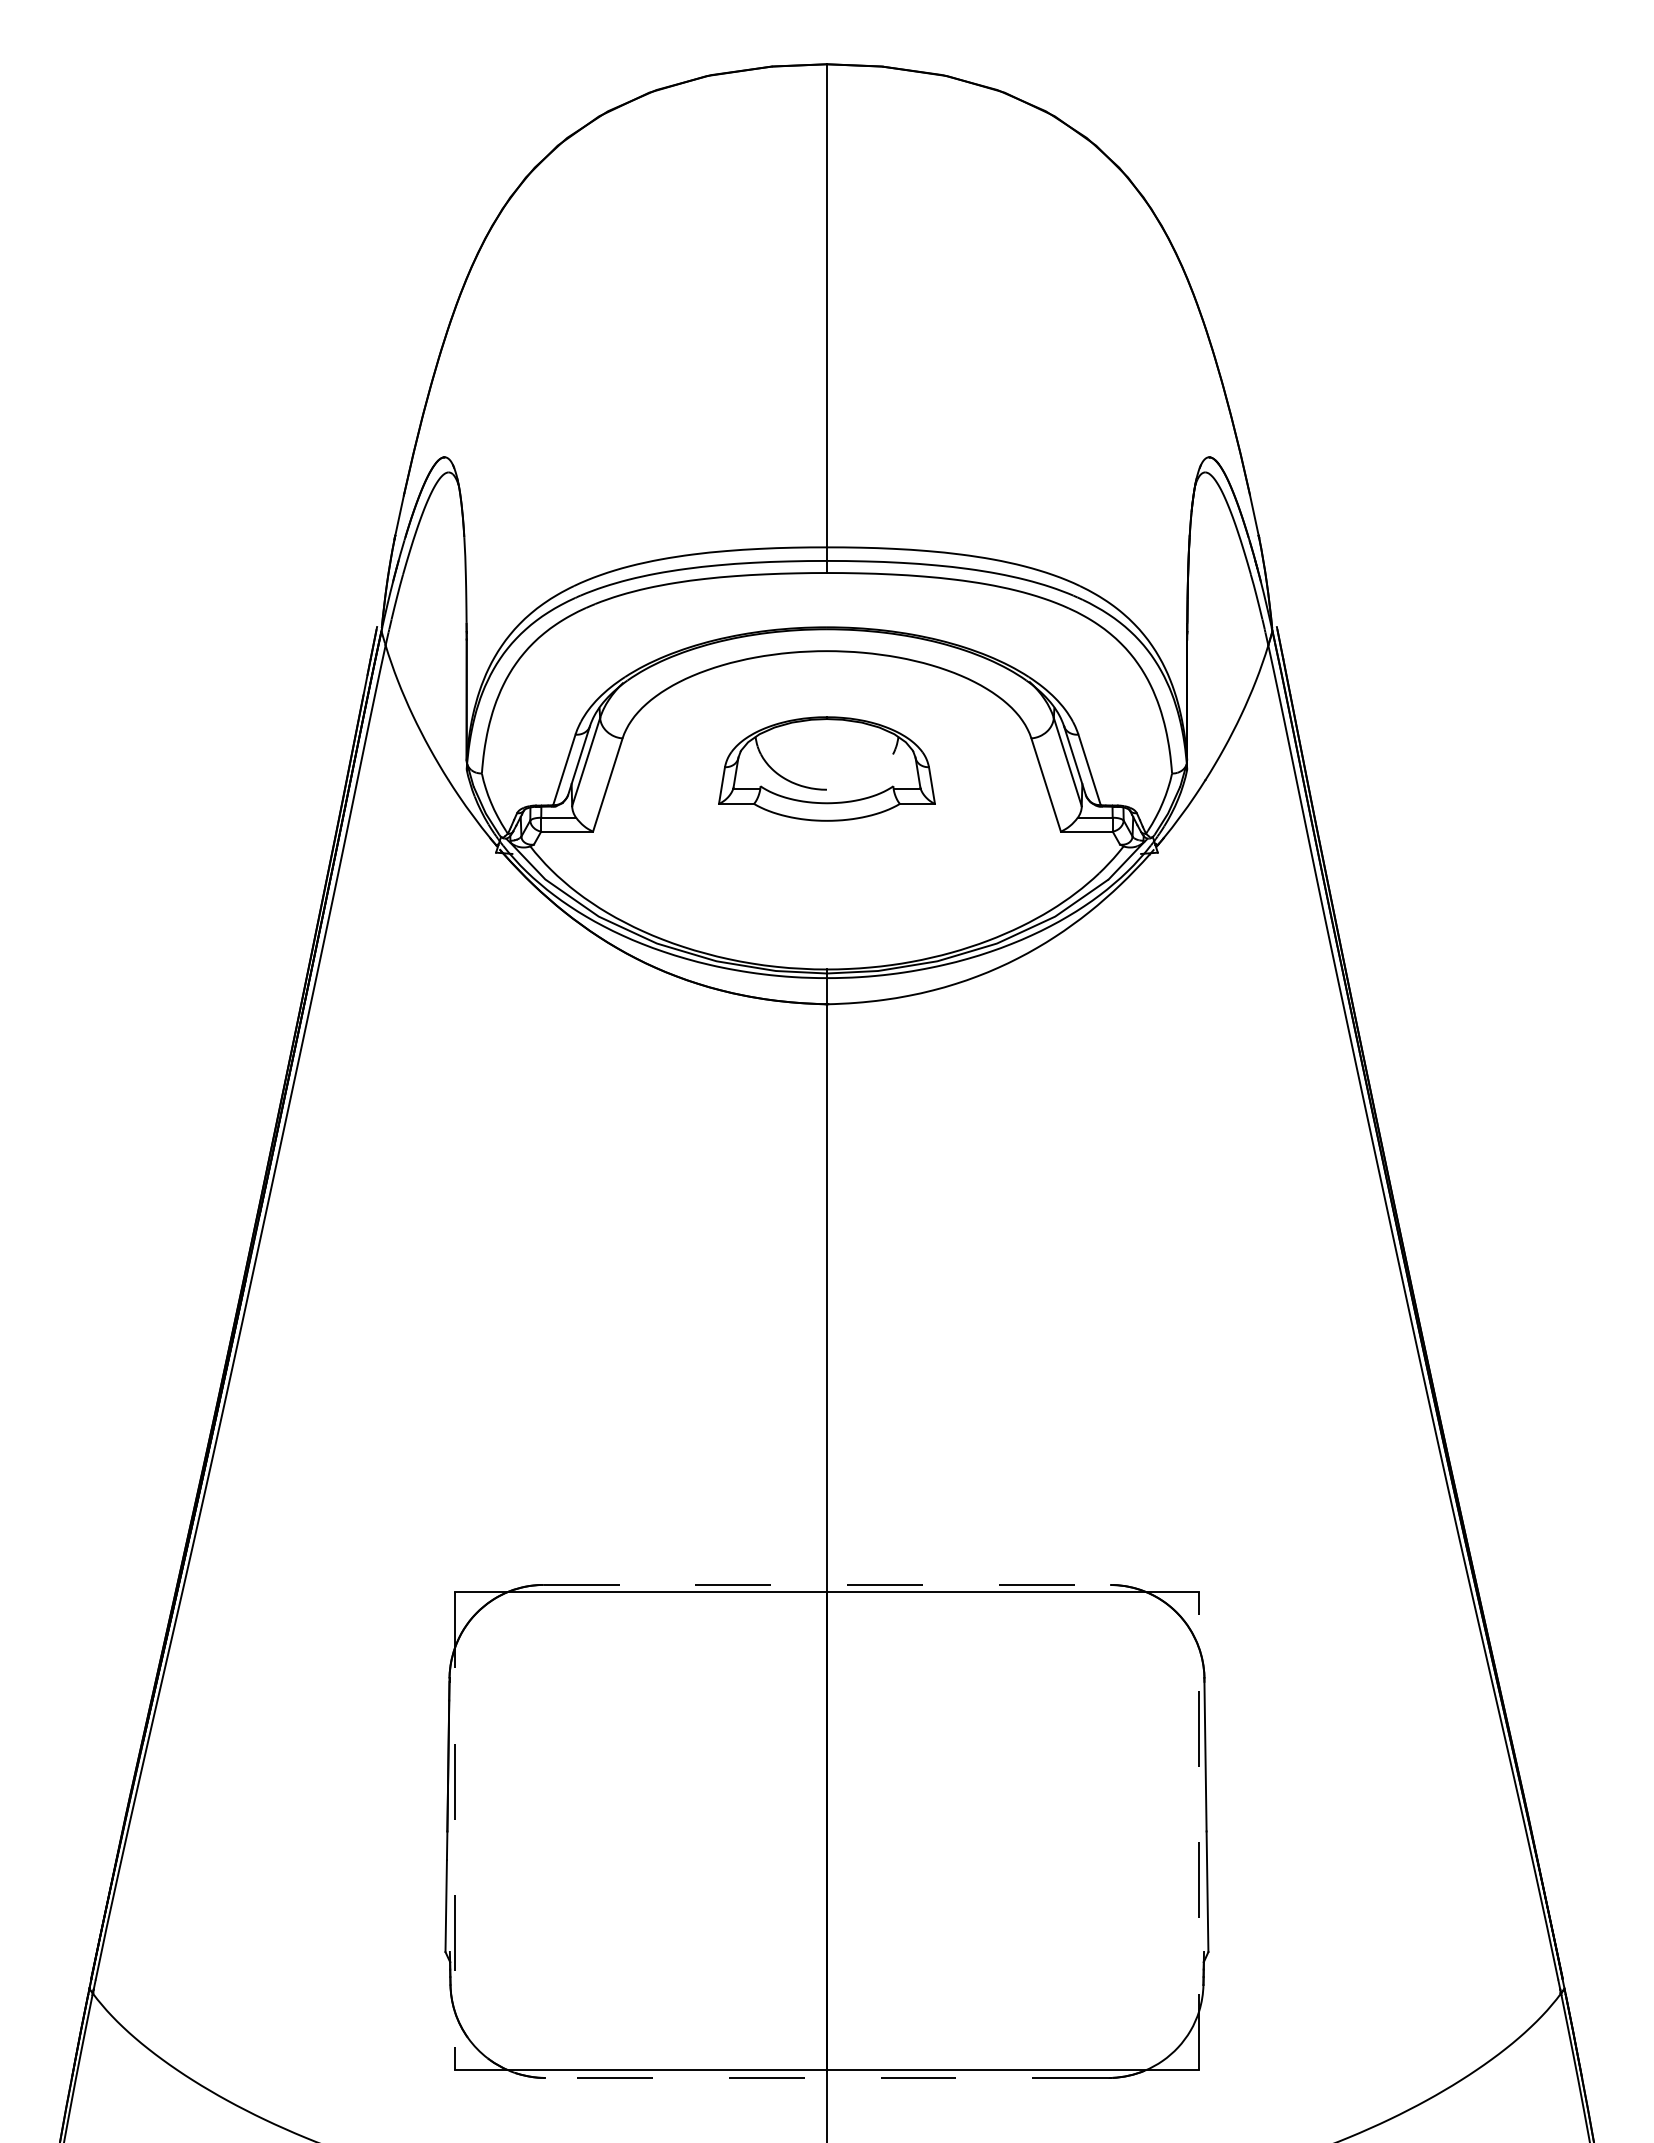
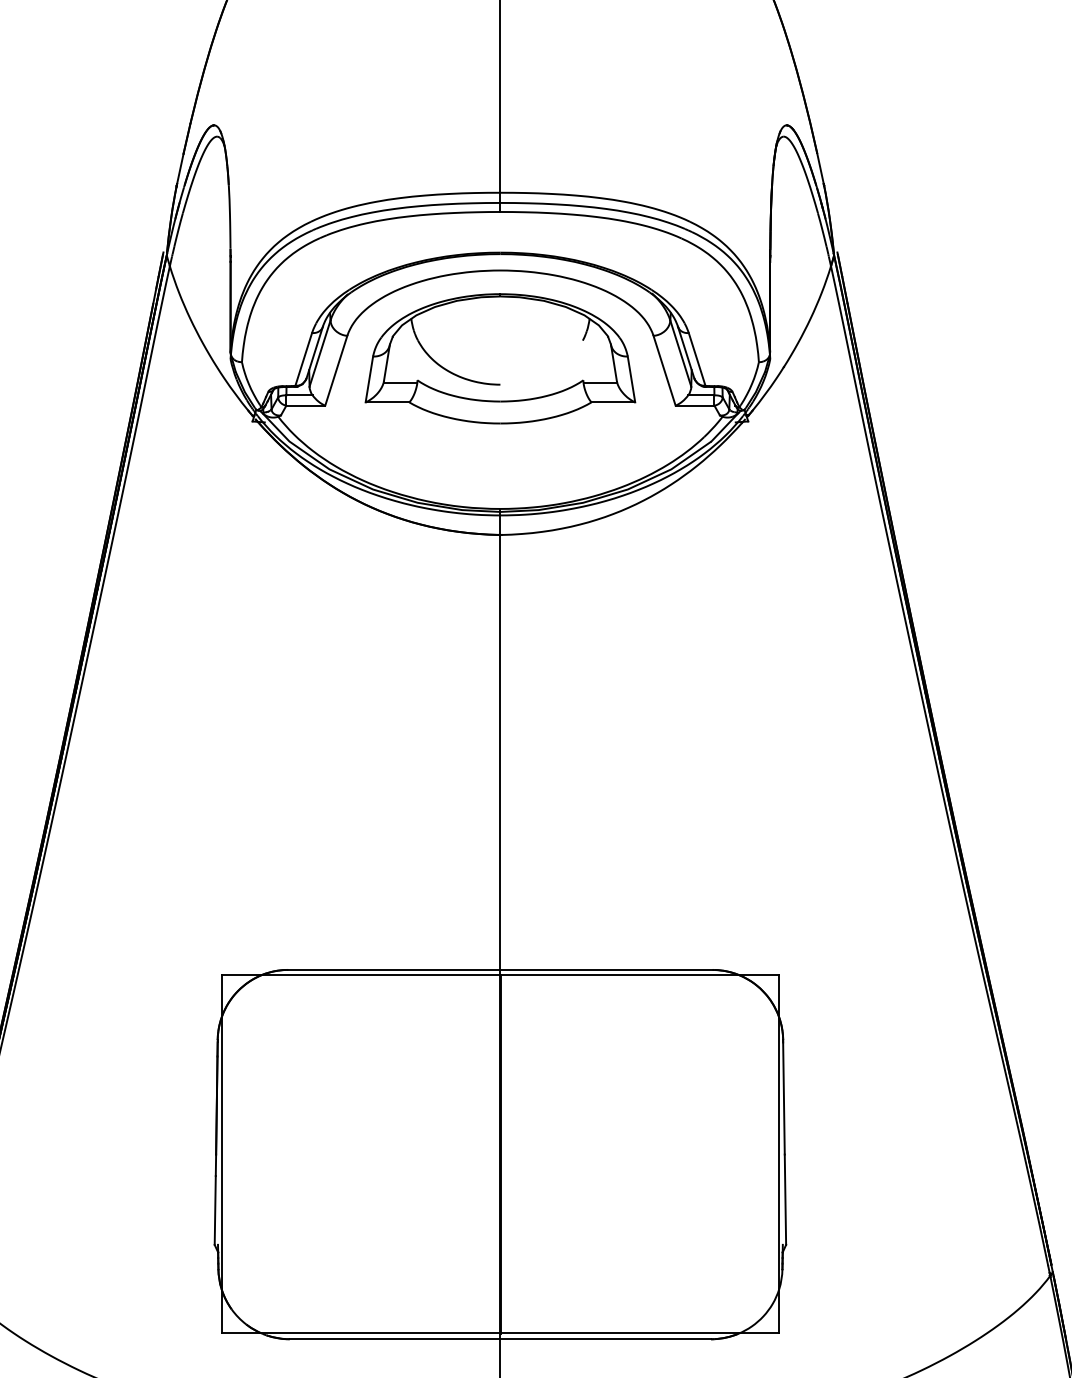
part: (826, 768) -> (500, 358), size x1.67
line: (827, 1584) -> (500, 969), dashed -> solid
line: (455, 1831) -> (222, 1154), dashed -> solid
line: (1198, 1831) -> (778, 1154), dashed -> solid
line: (826, 2077) -> (500, 1338), dashed -> solid

